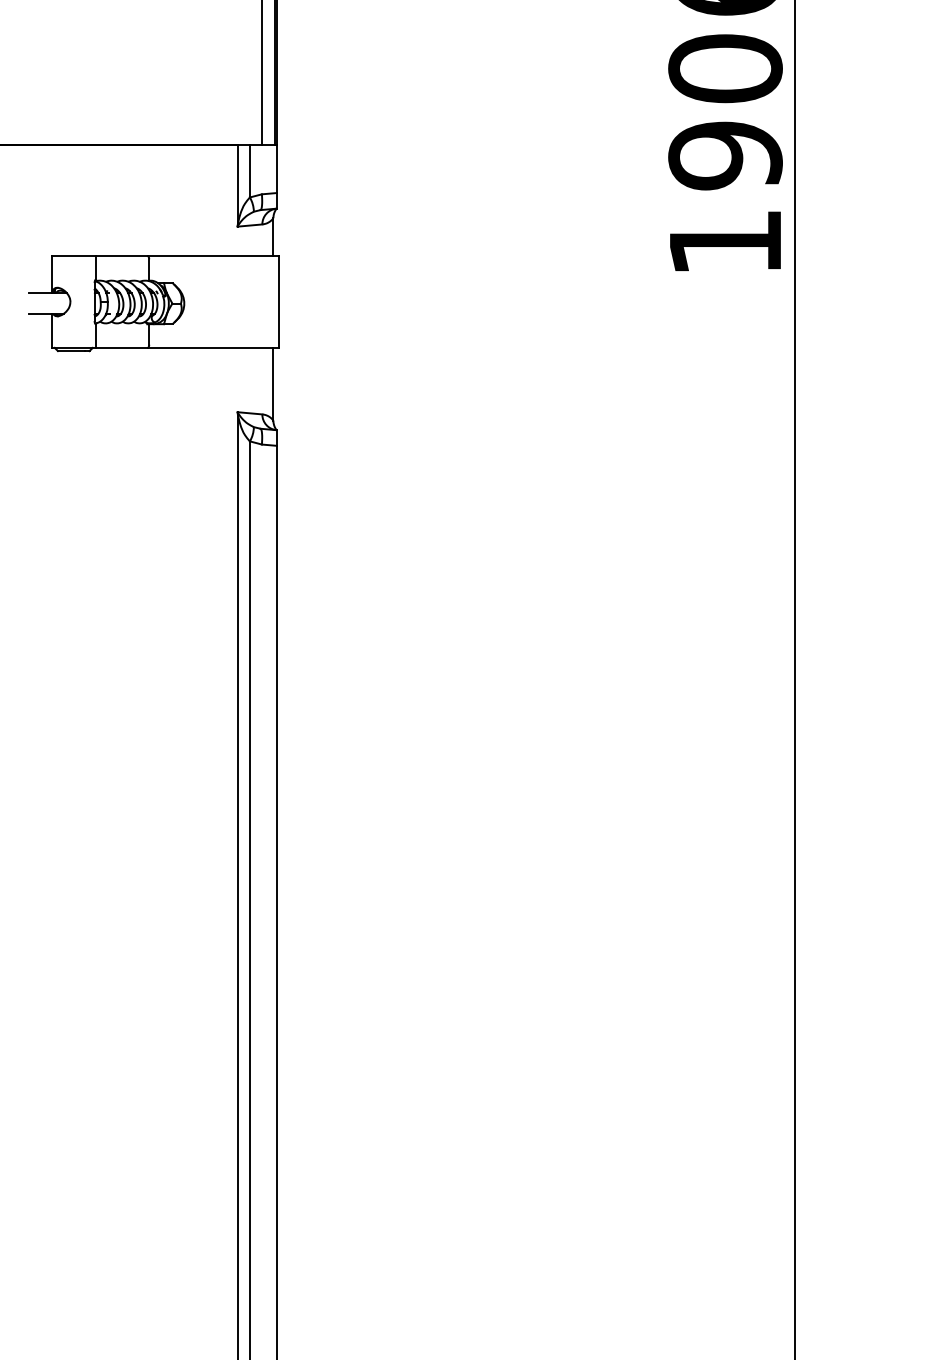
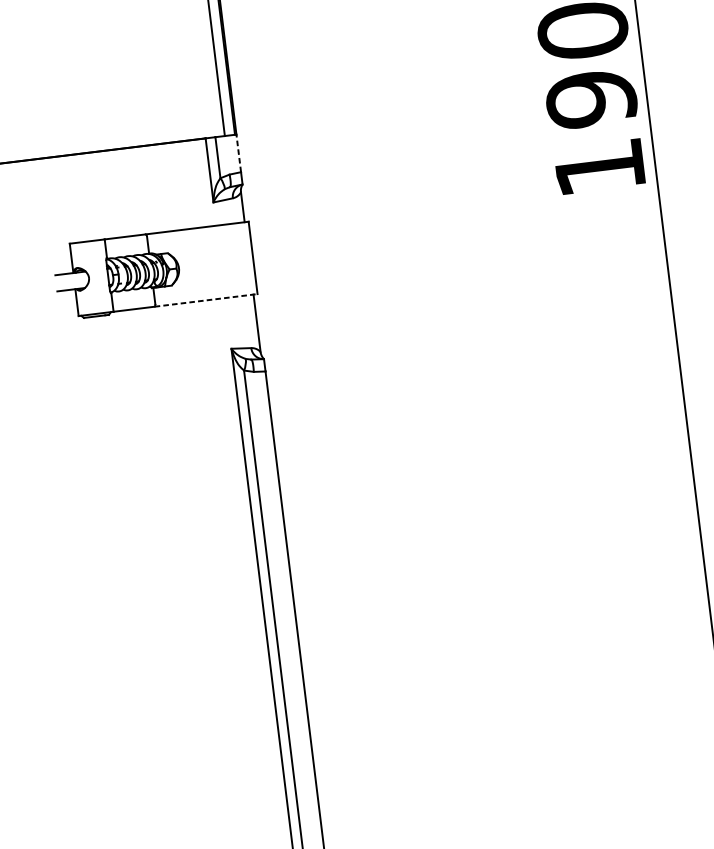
line: (276, 169) -> (238, 153), solid -> dashed
line: (213, 347) -> (206, 300), solid -> dashed

